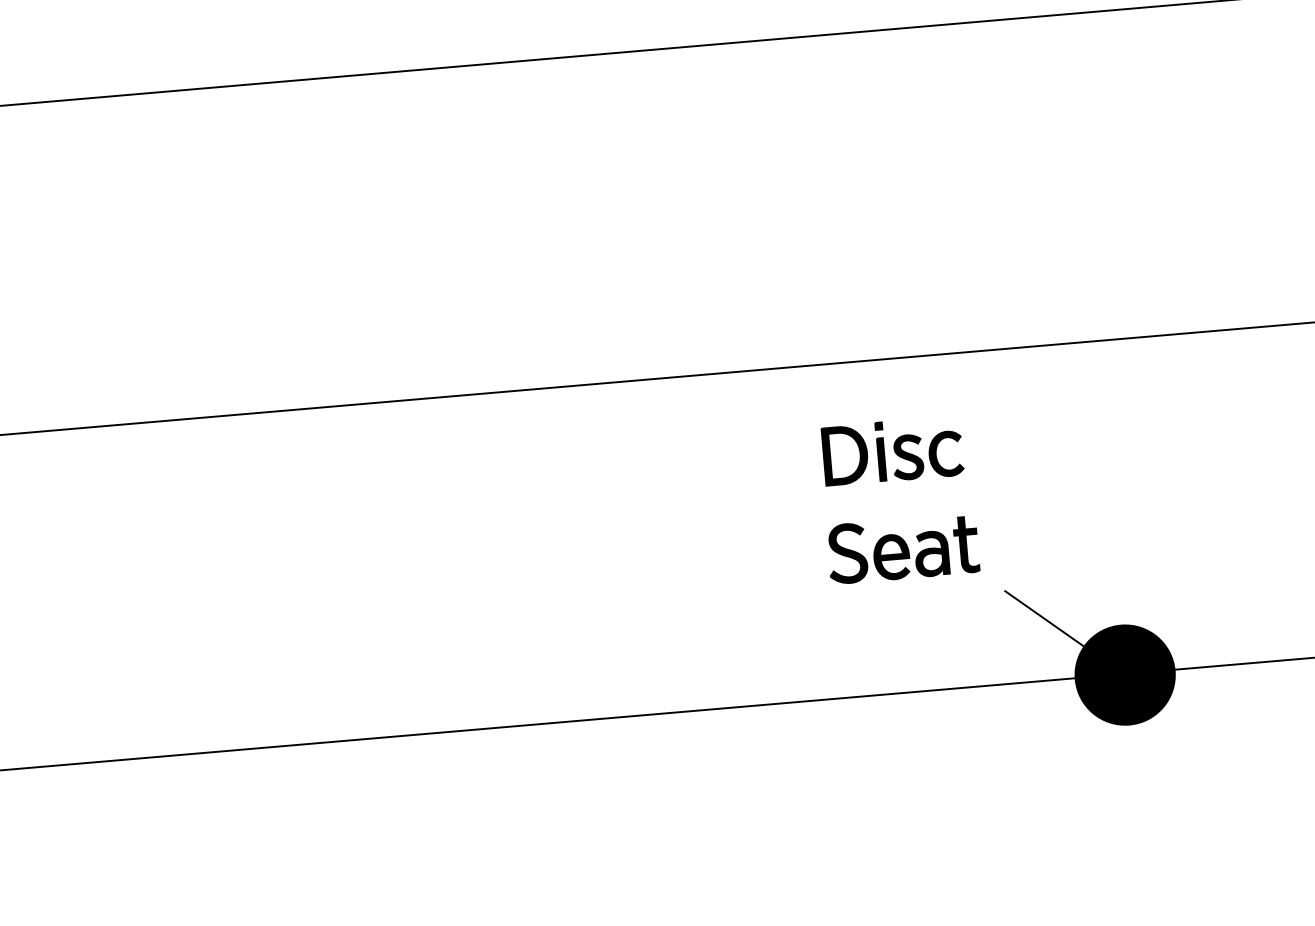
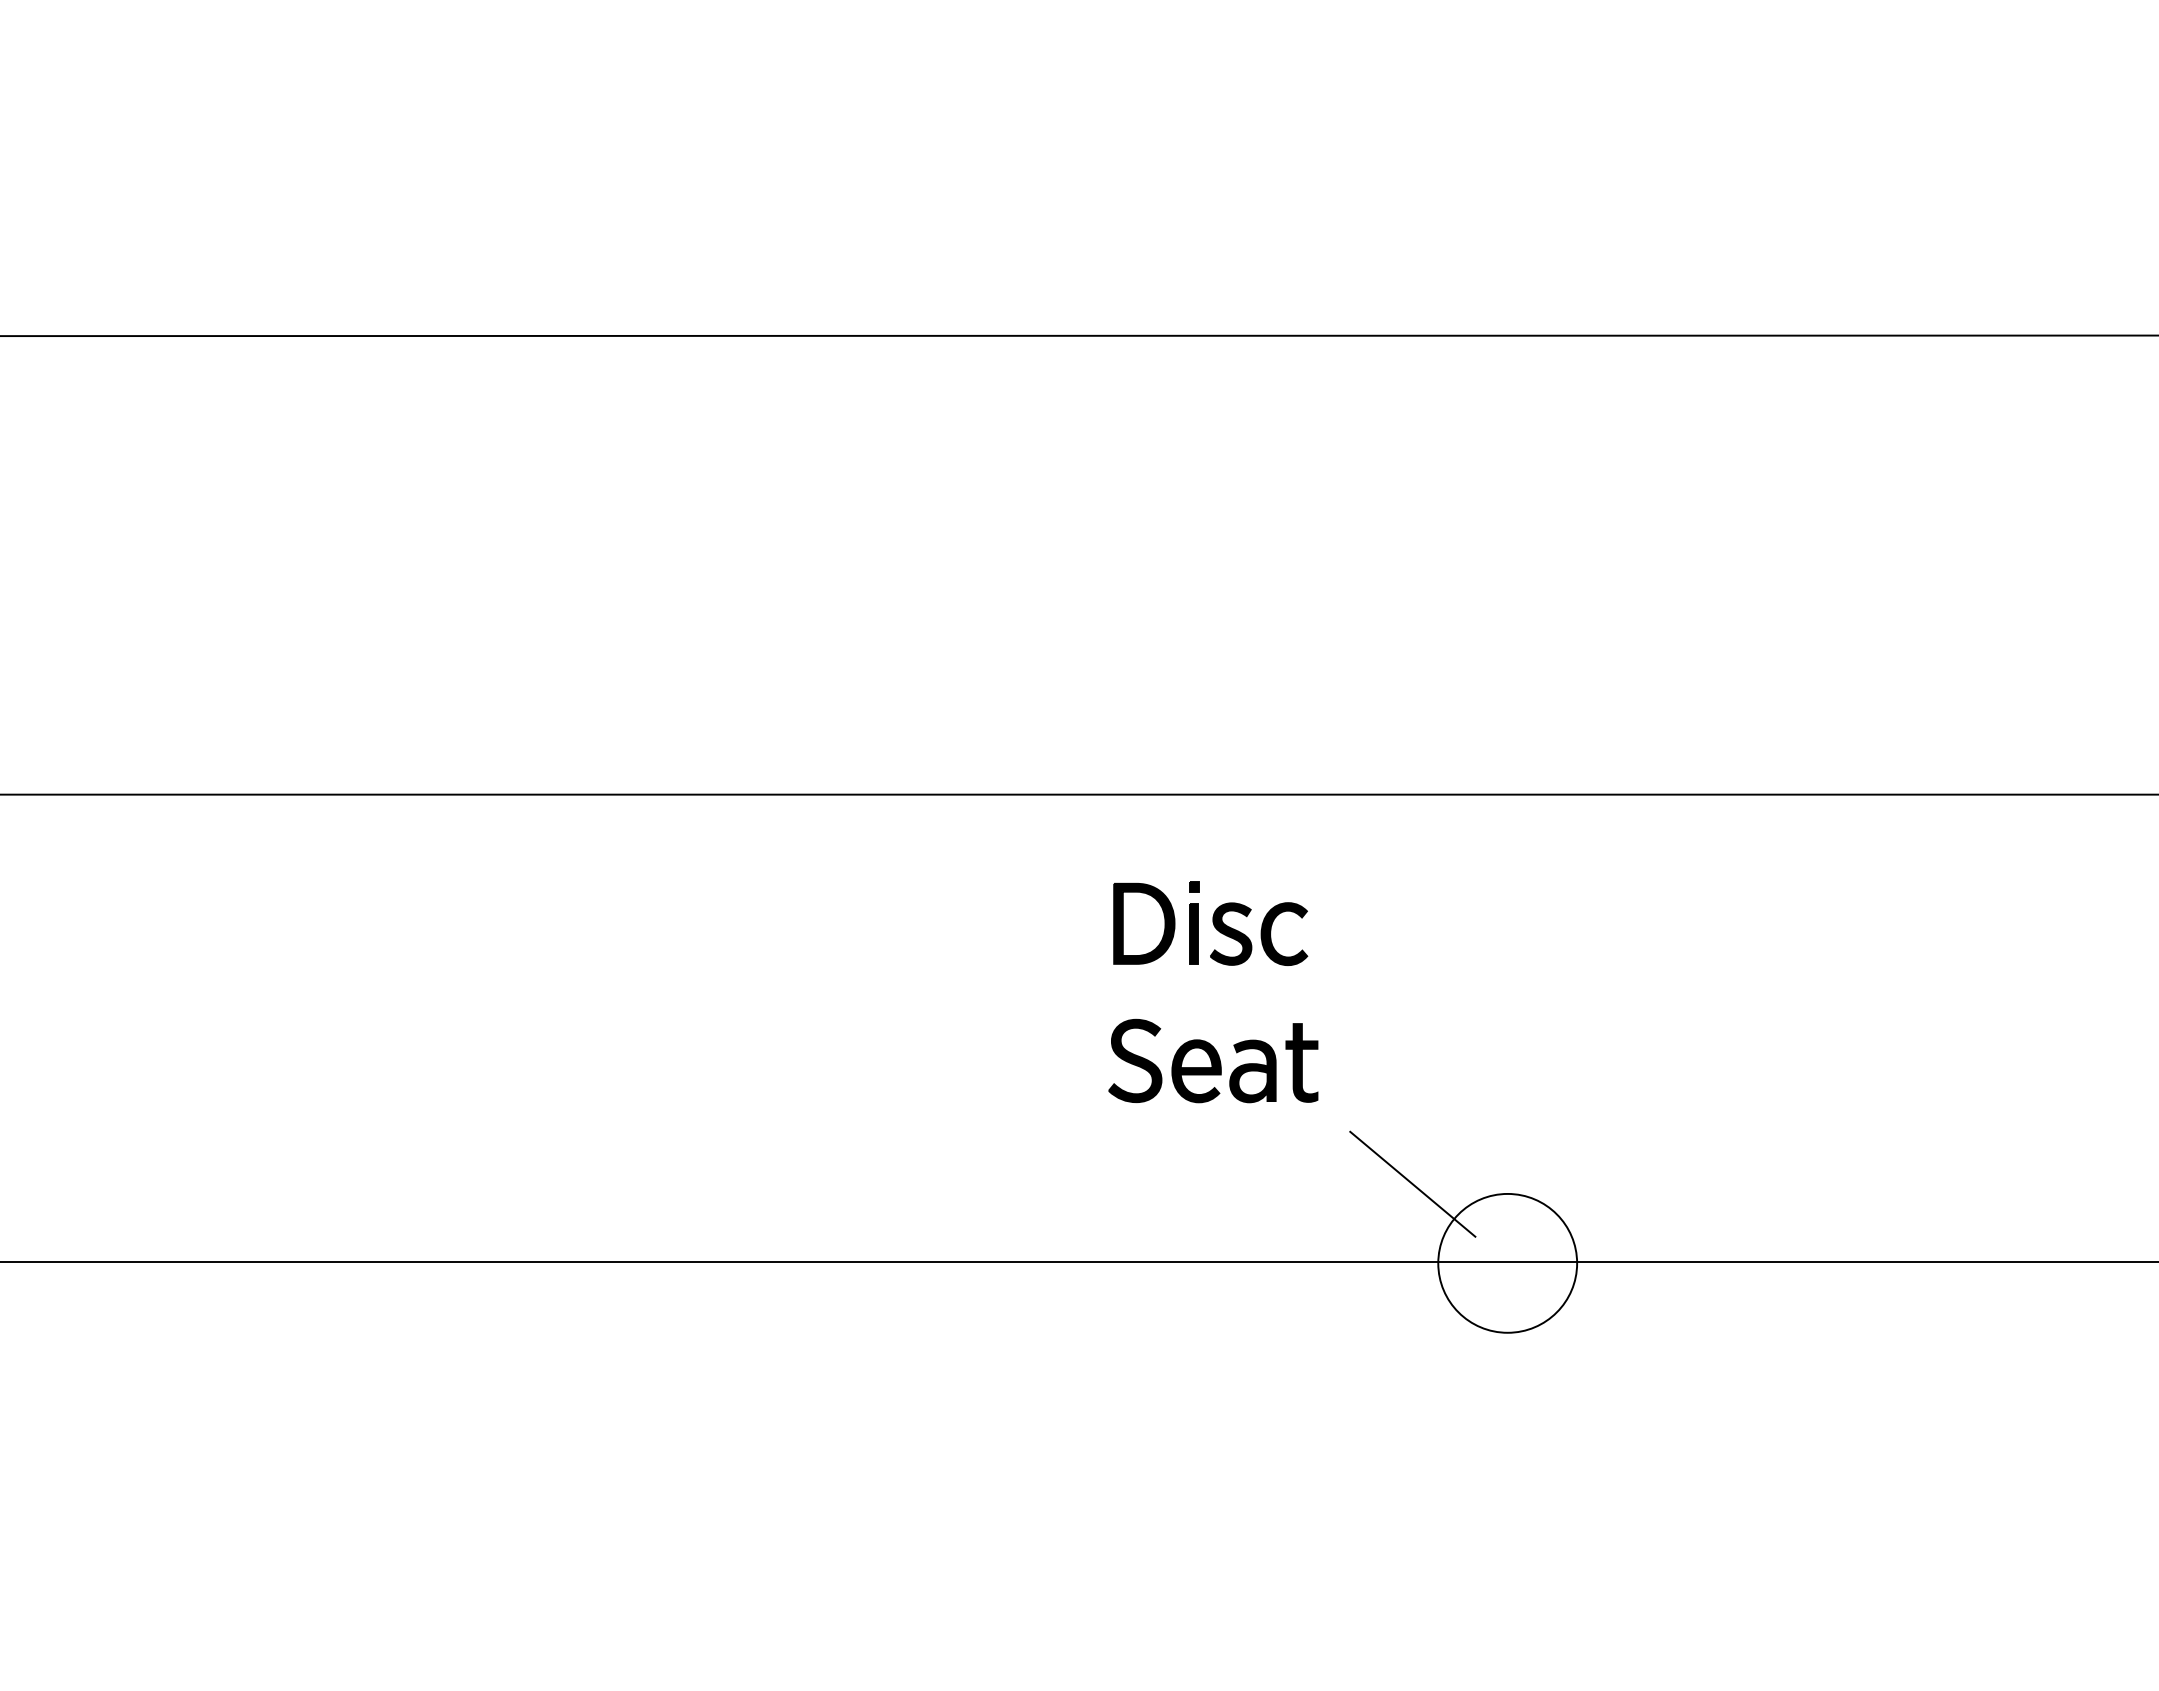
fill: (1124, 674) -> (1507, 1262), removed

